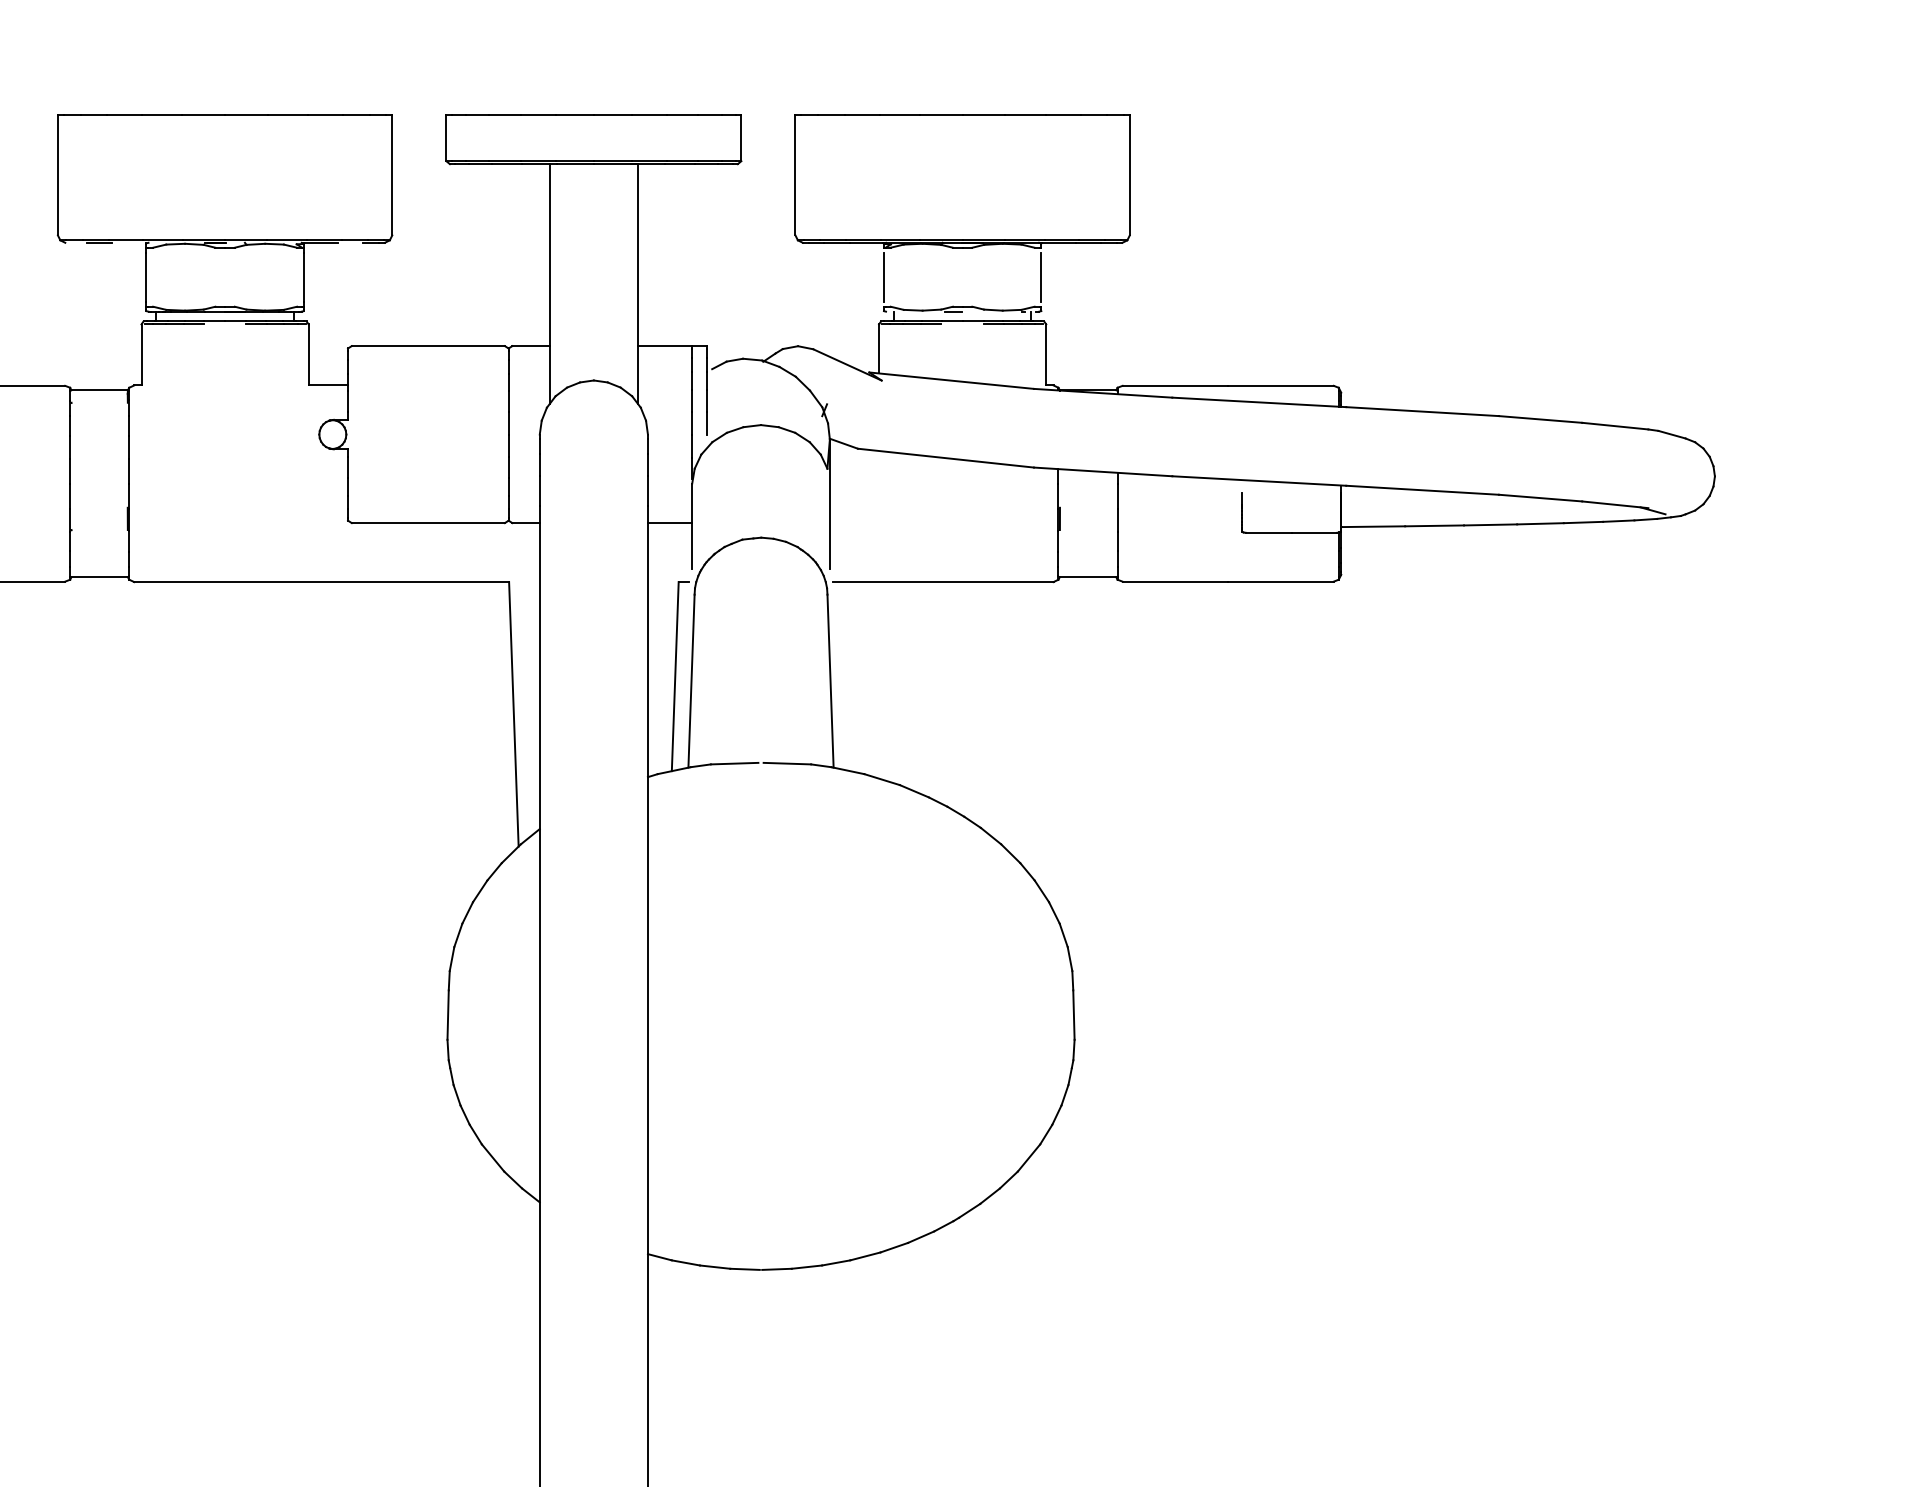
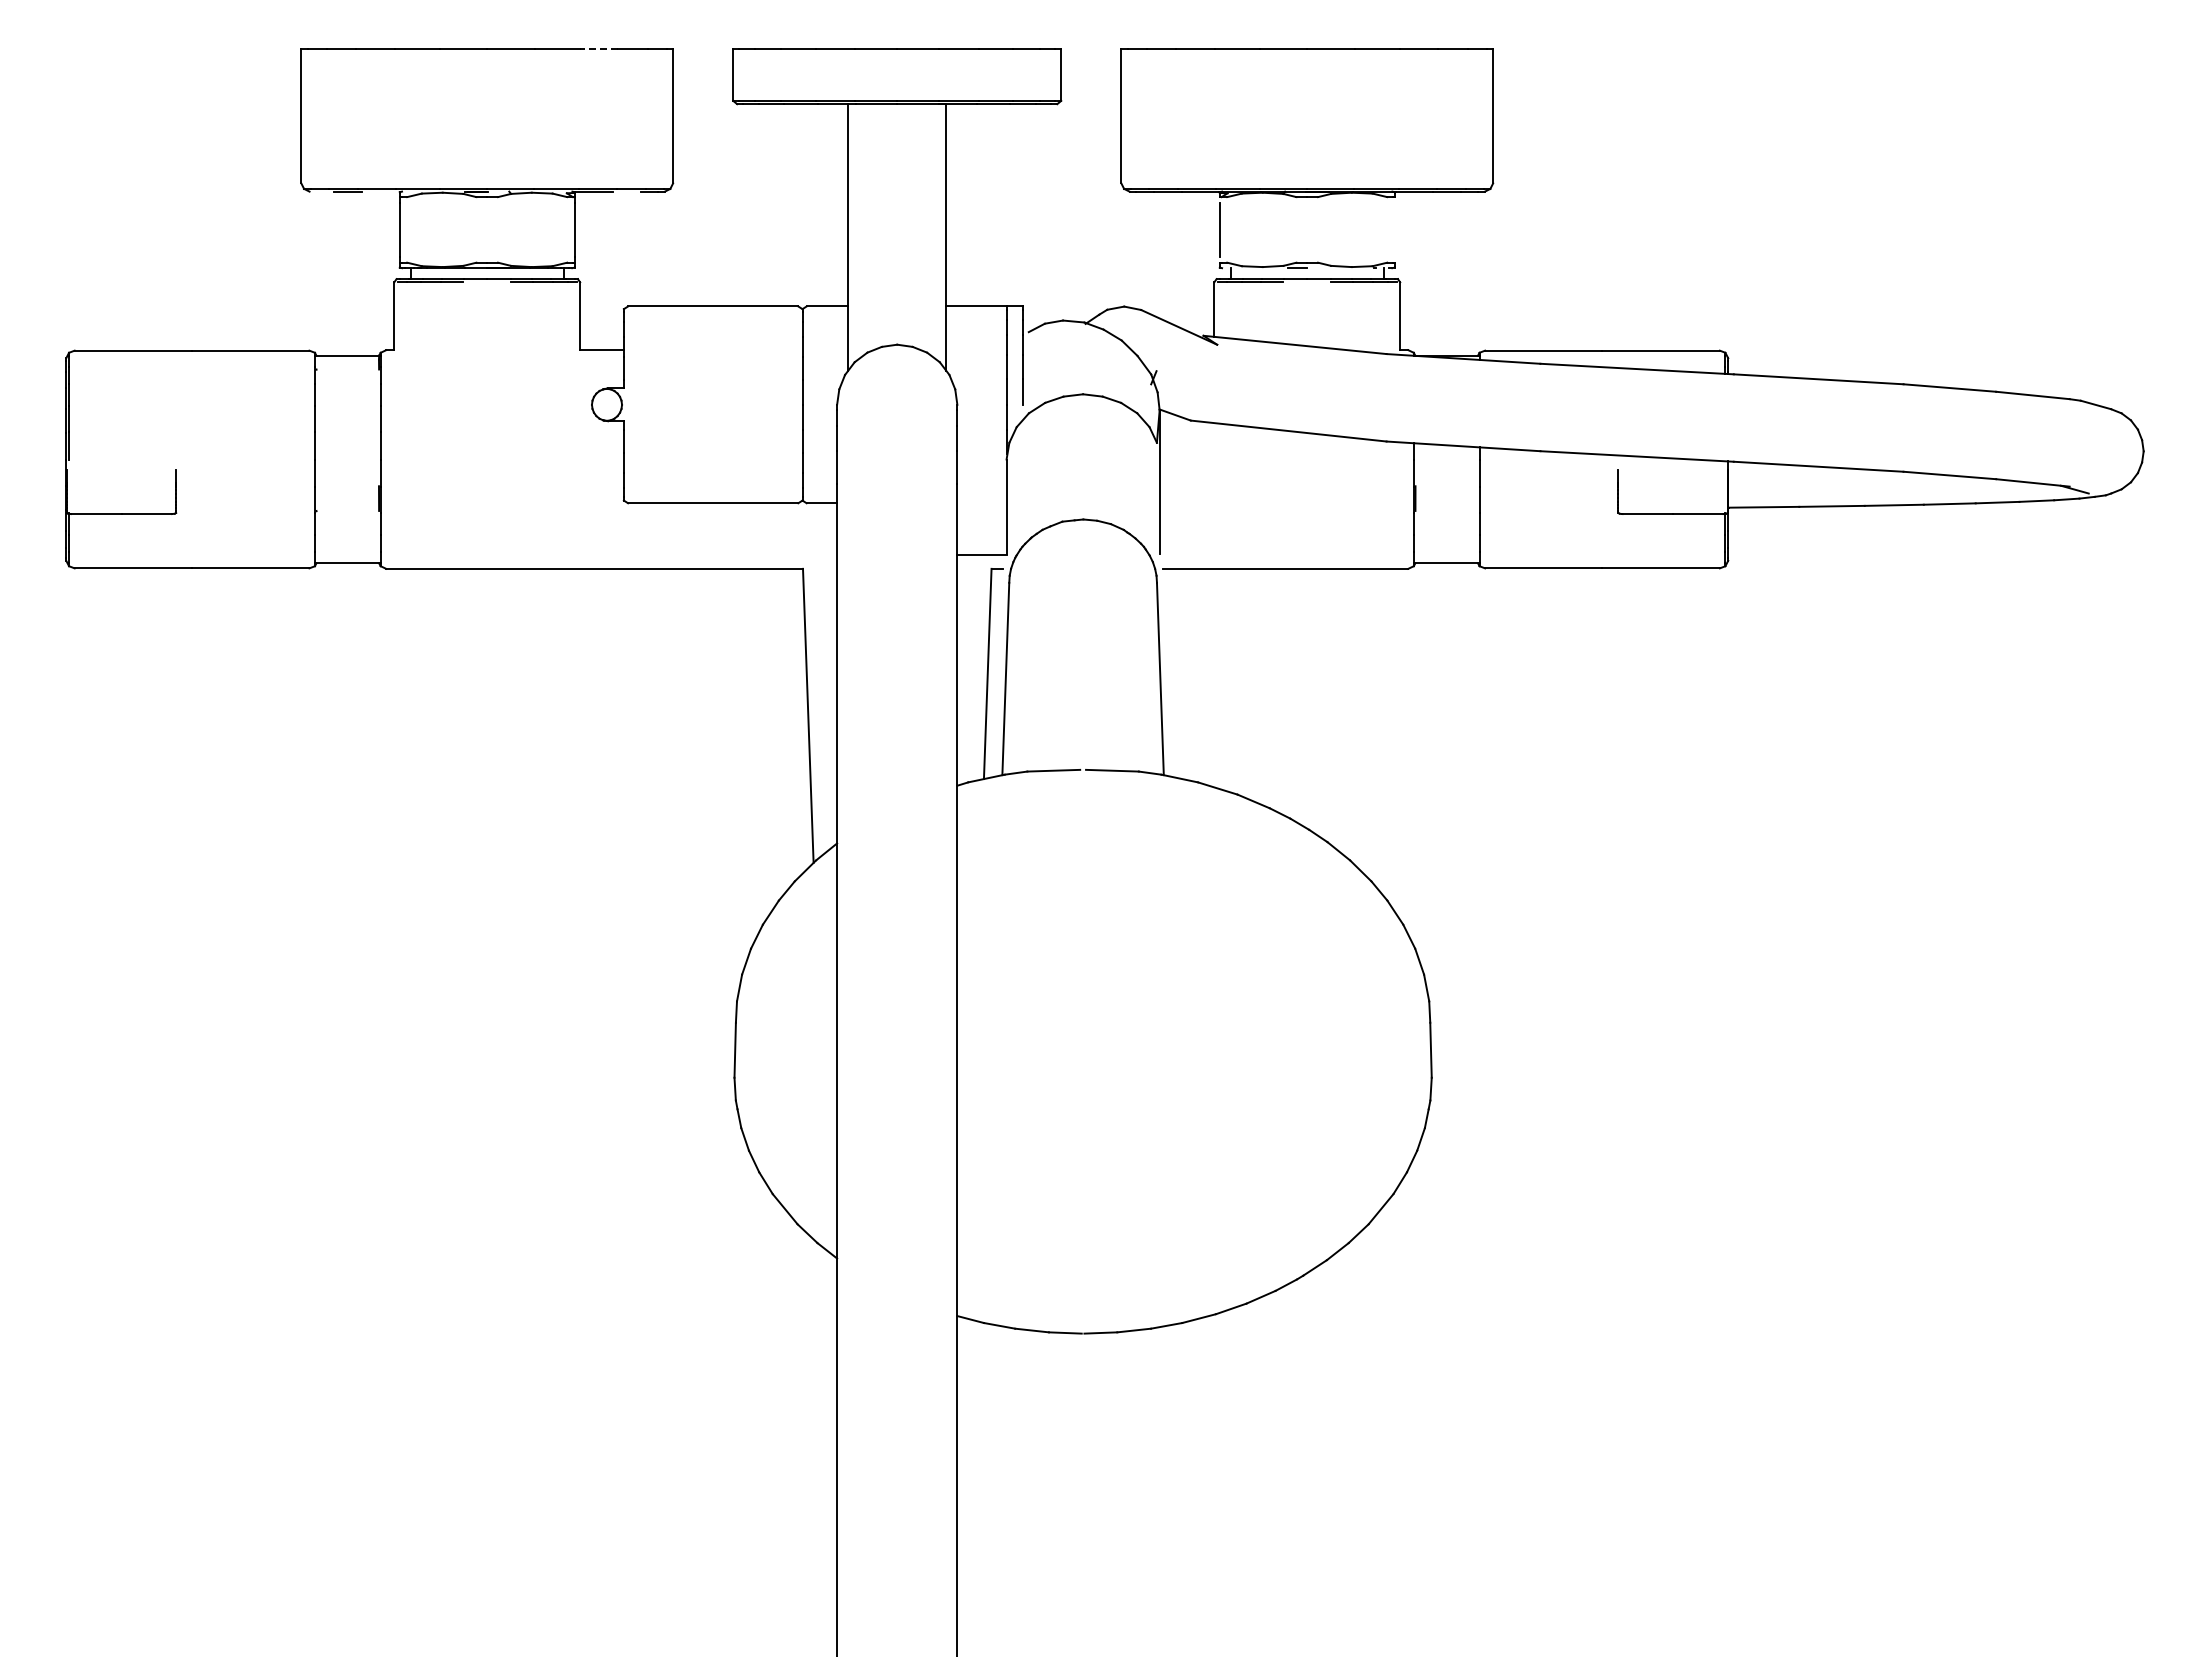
line: (325, 114) -> (598, 49), solid -> dashed
line: (1041, 276) -> (1394, 229), removed
line: (669, 523) -> (981, 555), moved

